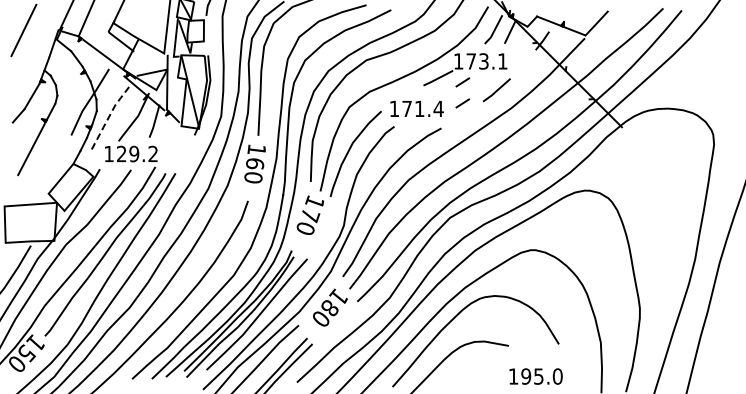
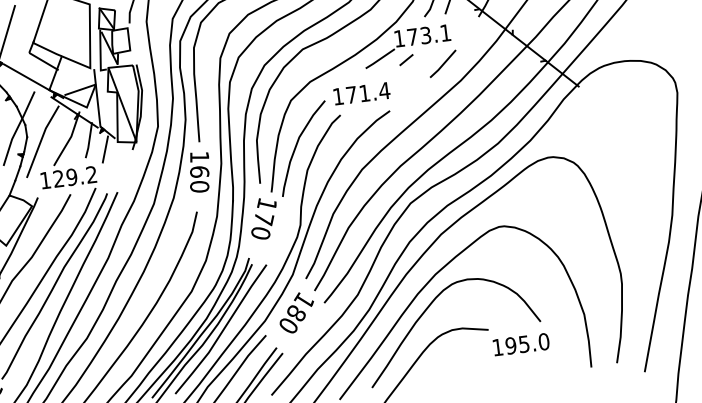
line: (462, 103) -> (408, 82), removed
line: (109, 116) -> (41, 141), dashed -> solid
line: (168, 131) -> (104, 149), added
text: (535, 376) -> (520, 344), moved

